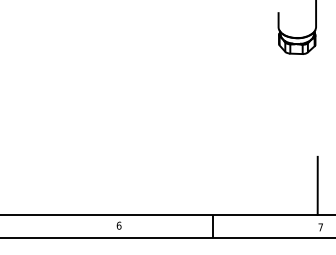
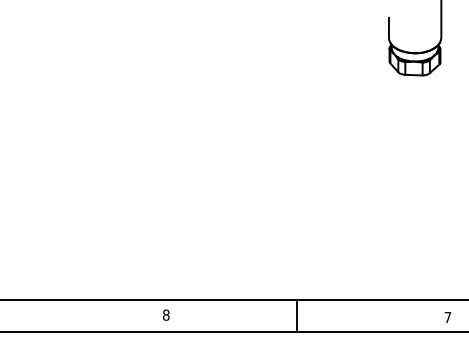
line: (317, 185) -> (443, 259), removed
text: (119, 225) -> (166, 314), 6 -> 8

